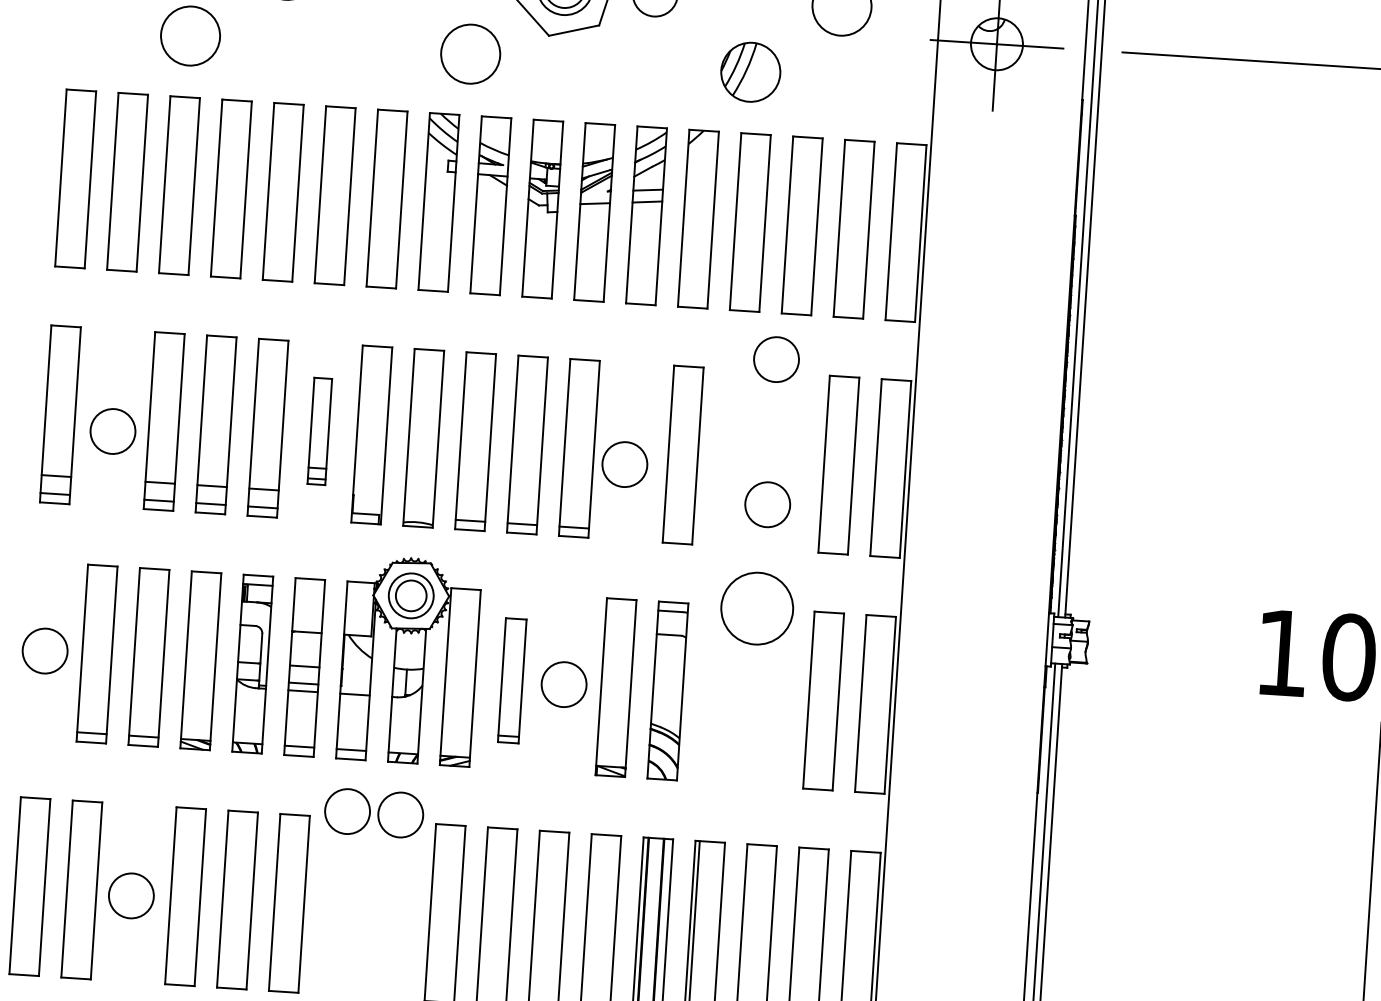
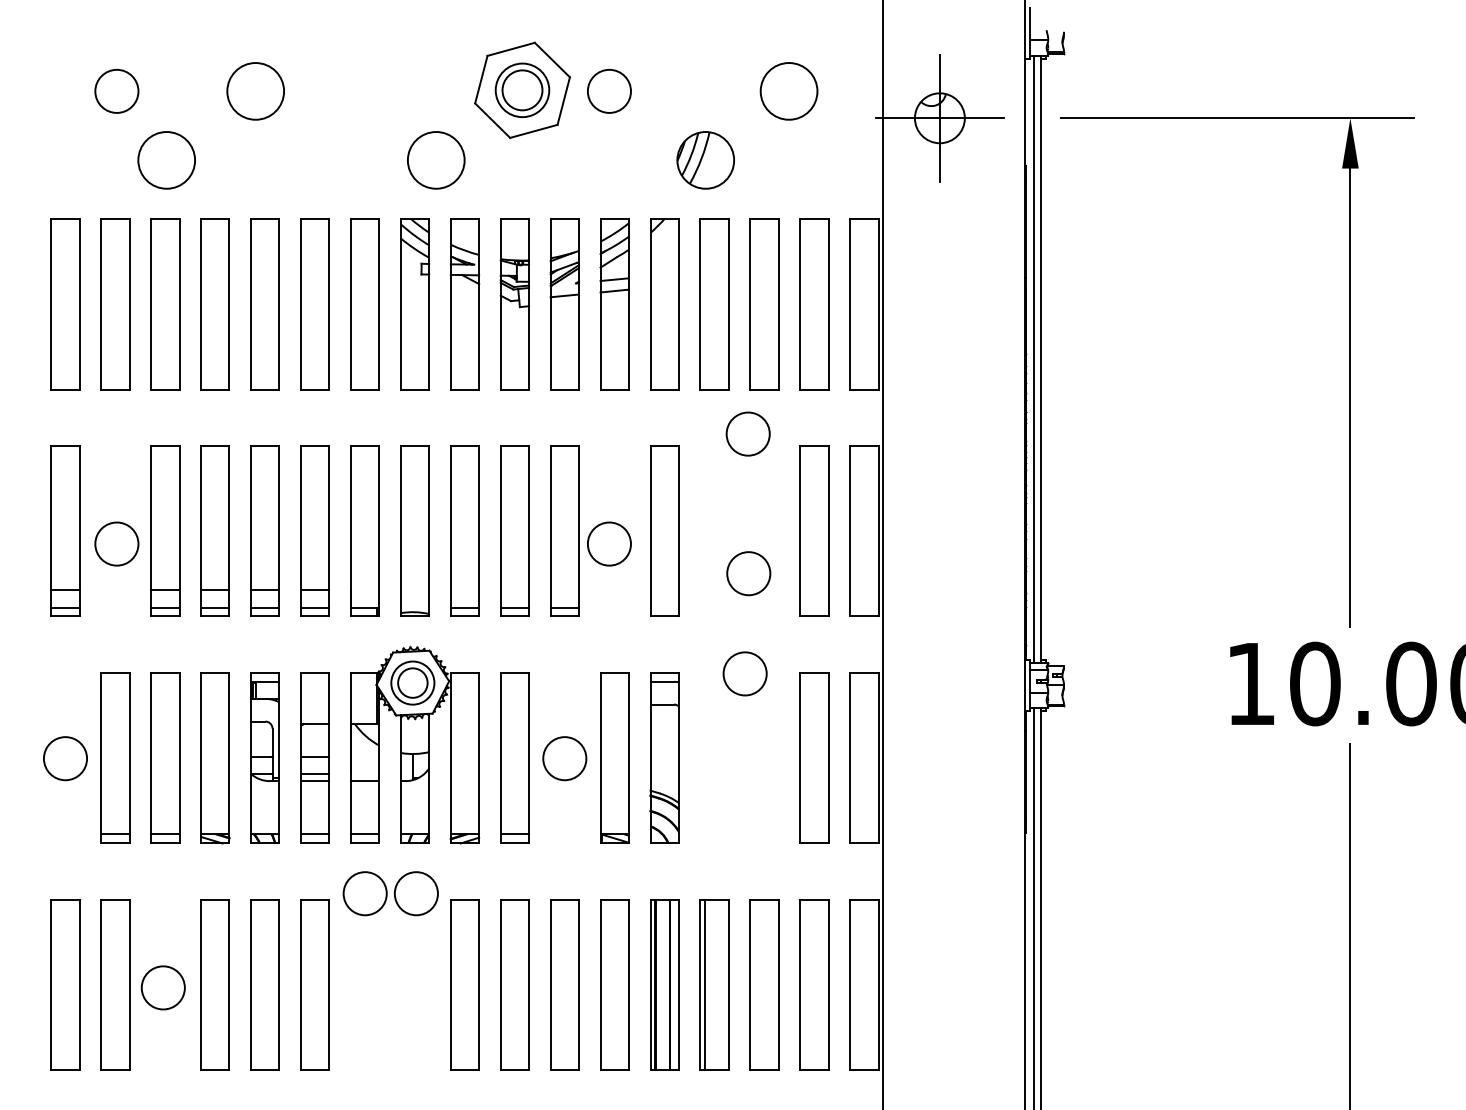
part: (319, 430) -> (314, 530), size x1.67
circle: (756, 608) -> (744, 673), size x0.62
part: (511, 680) -> (514, 757), size x1.43

